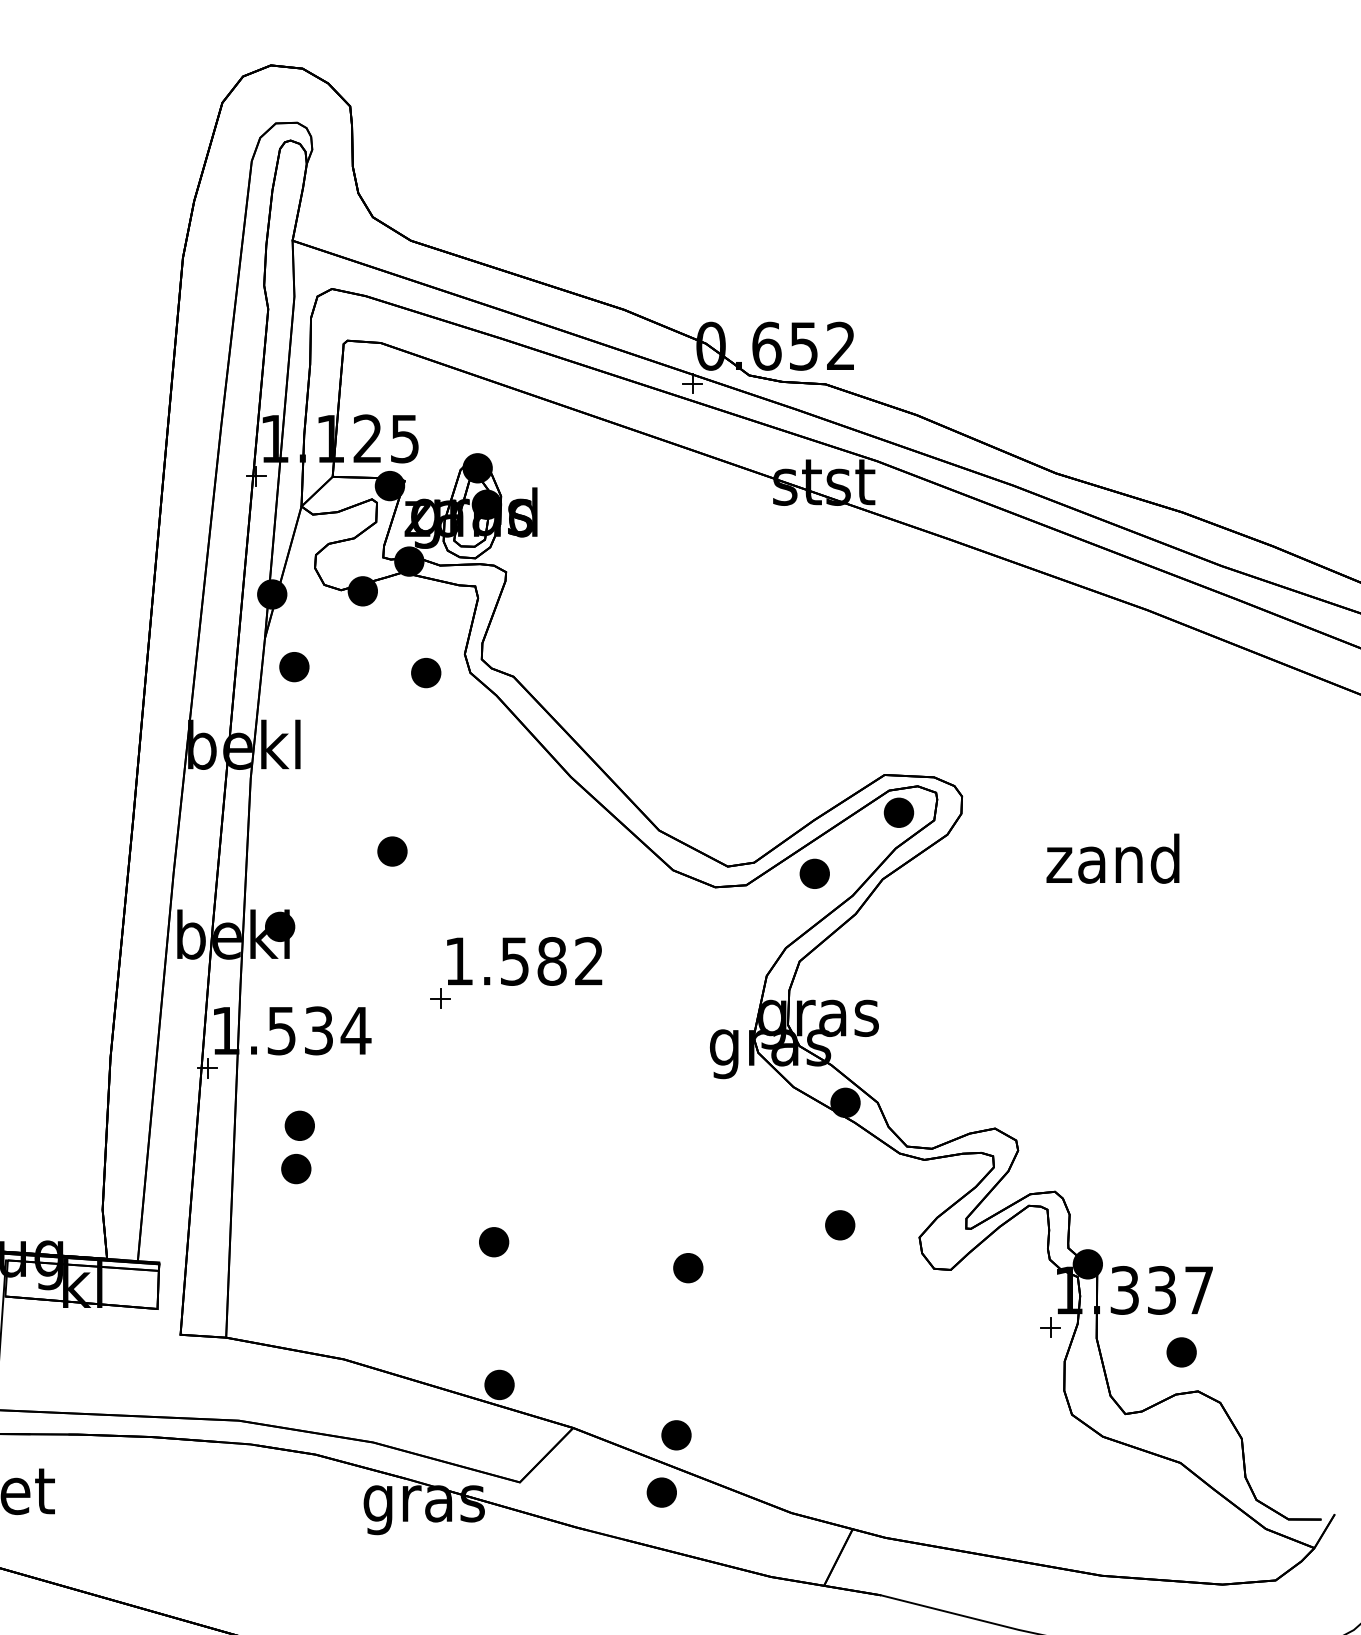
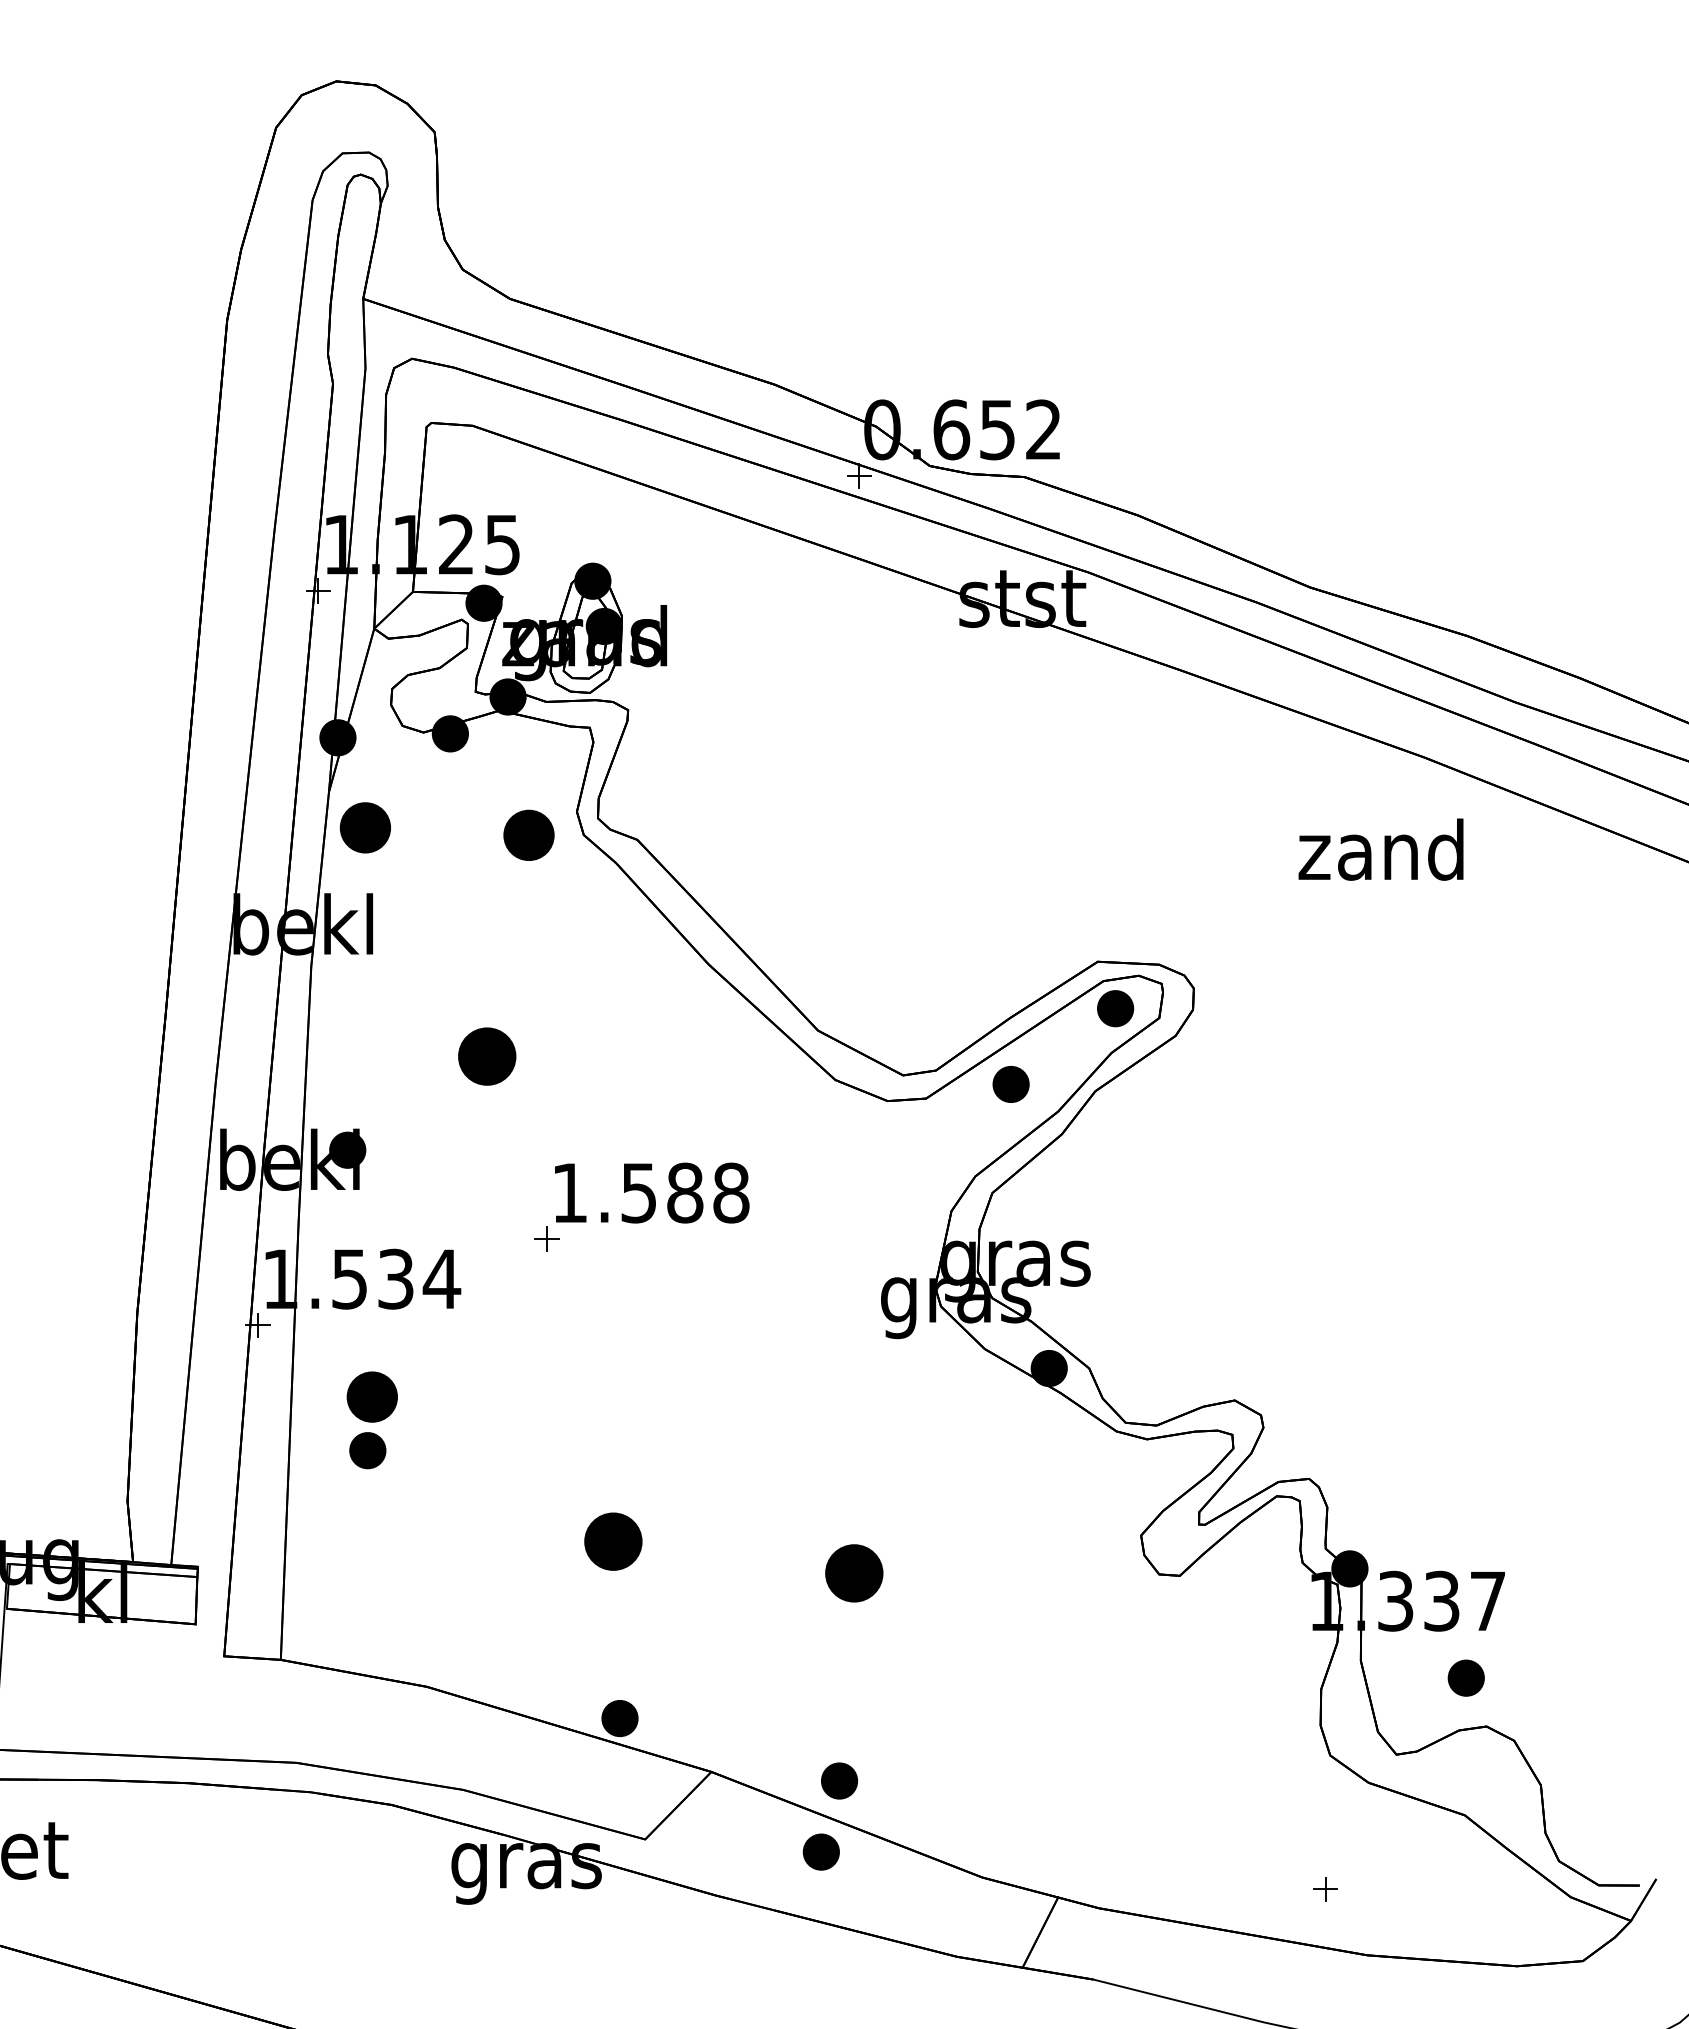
part: (294, 666) -> (365, 827), size x1.4
part: (425, 672) -> (528, 834), size x1.4
part: (391, 851) -> (486, 1056), size x1.6
text: (1112, 858) -> (1380, 849), moved
text: (589, 960) -> (731, 1192), 1.582 -> 1.588
part: (299, 1125) -> (371, 1396), size x1.4
part: (840, 1225) -> (1042, 1520), removed
part: (493, 1241) -> (612, 1540), size x1.6
part: (687, 1268) -> (853, 1573), size x1.6
part: (1050, 1327) -> (1325, 1889), moved

